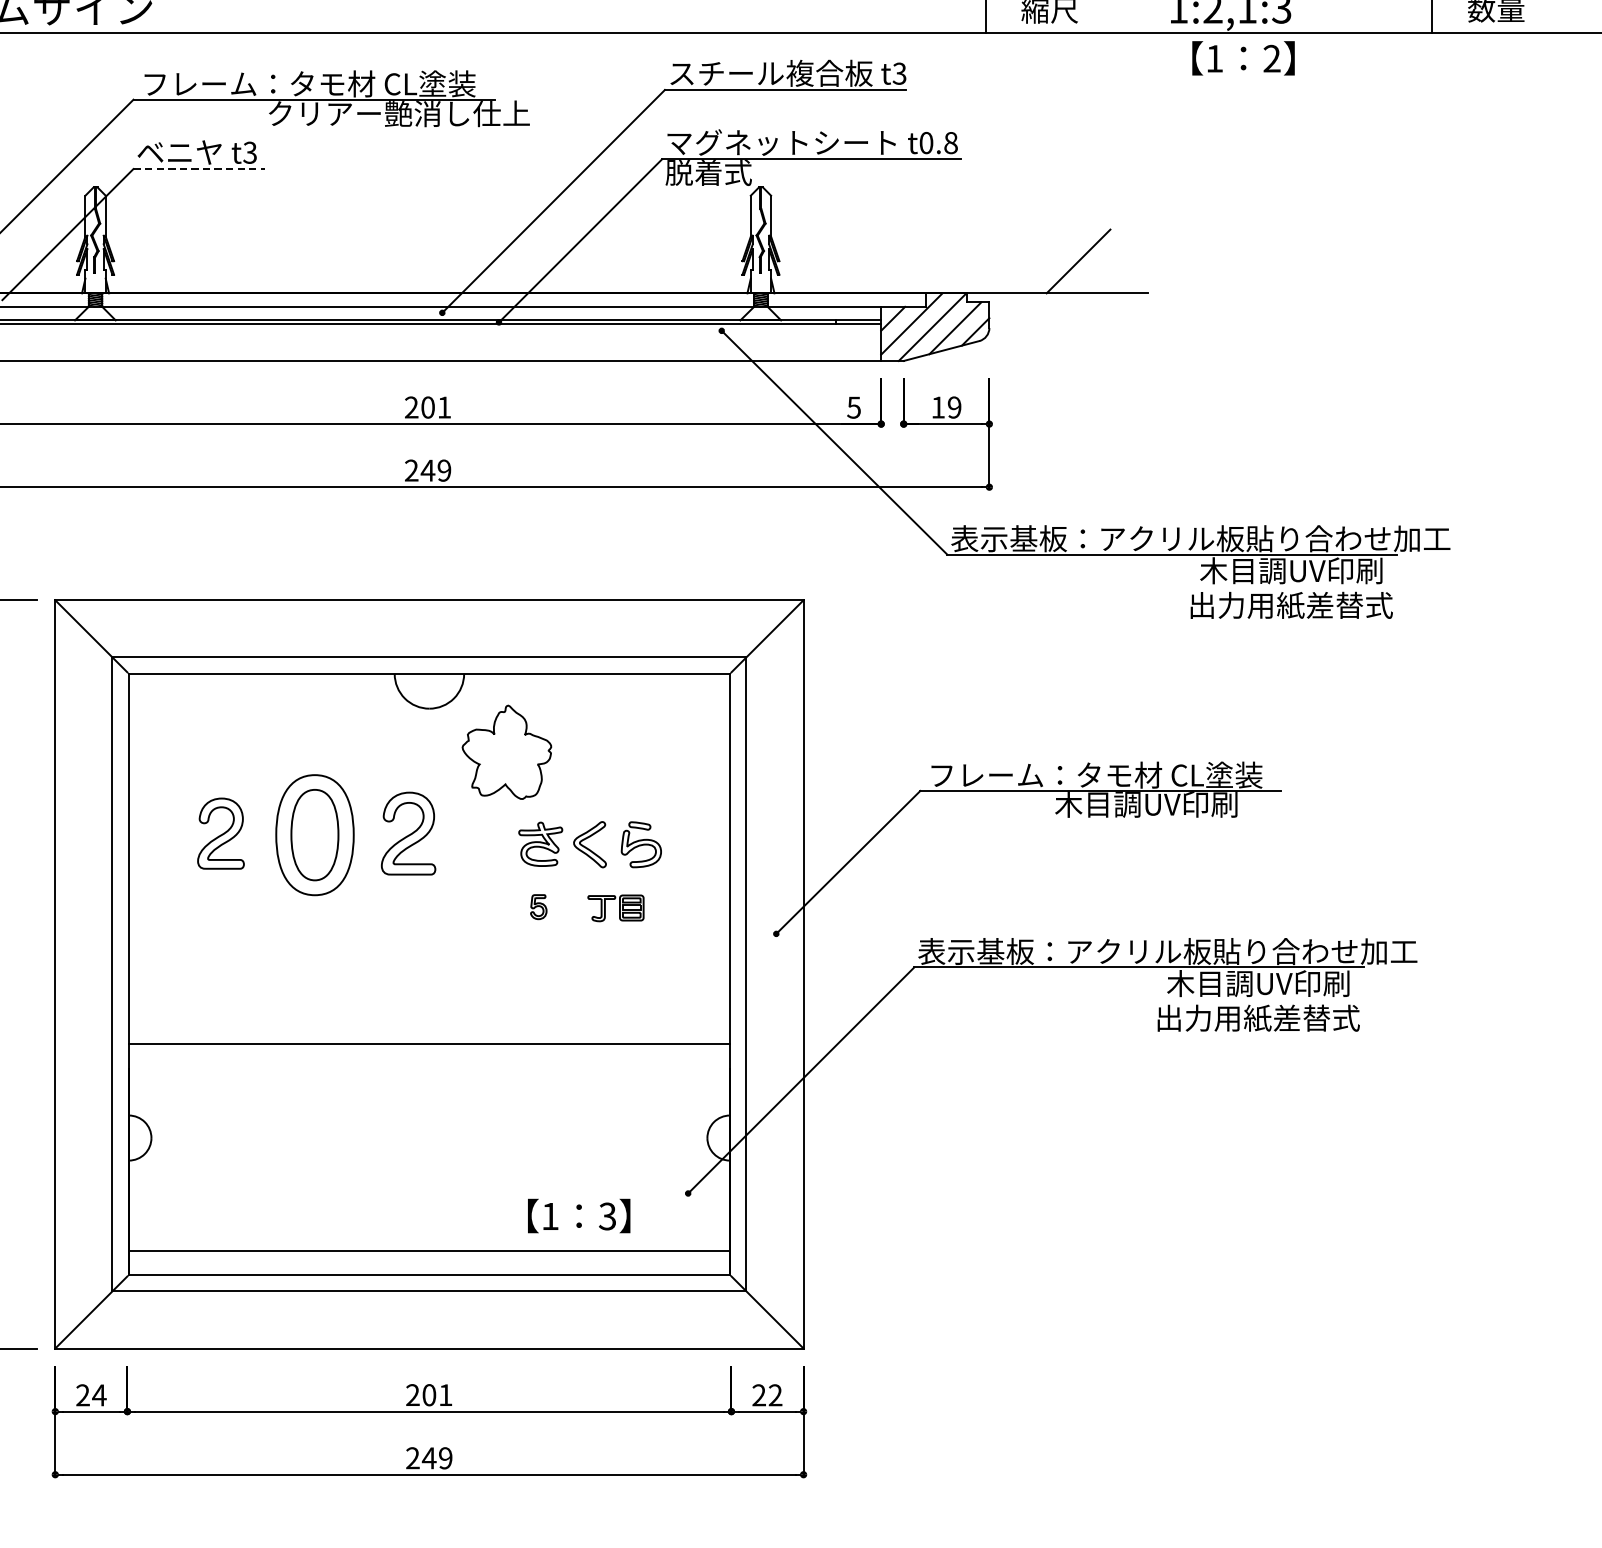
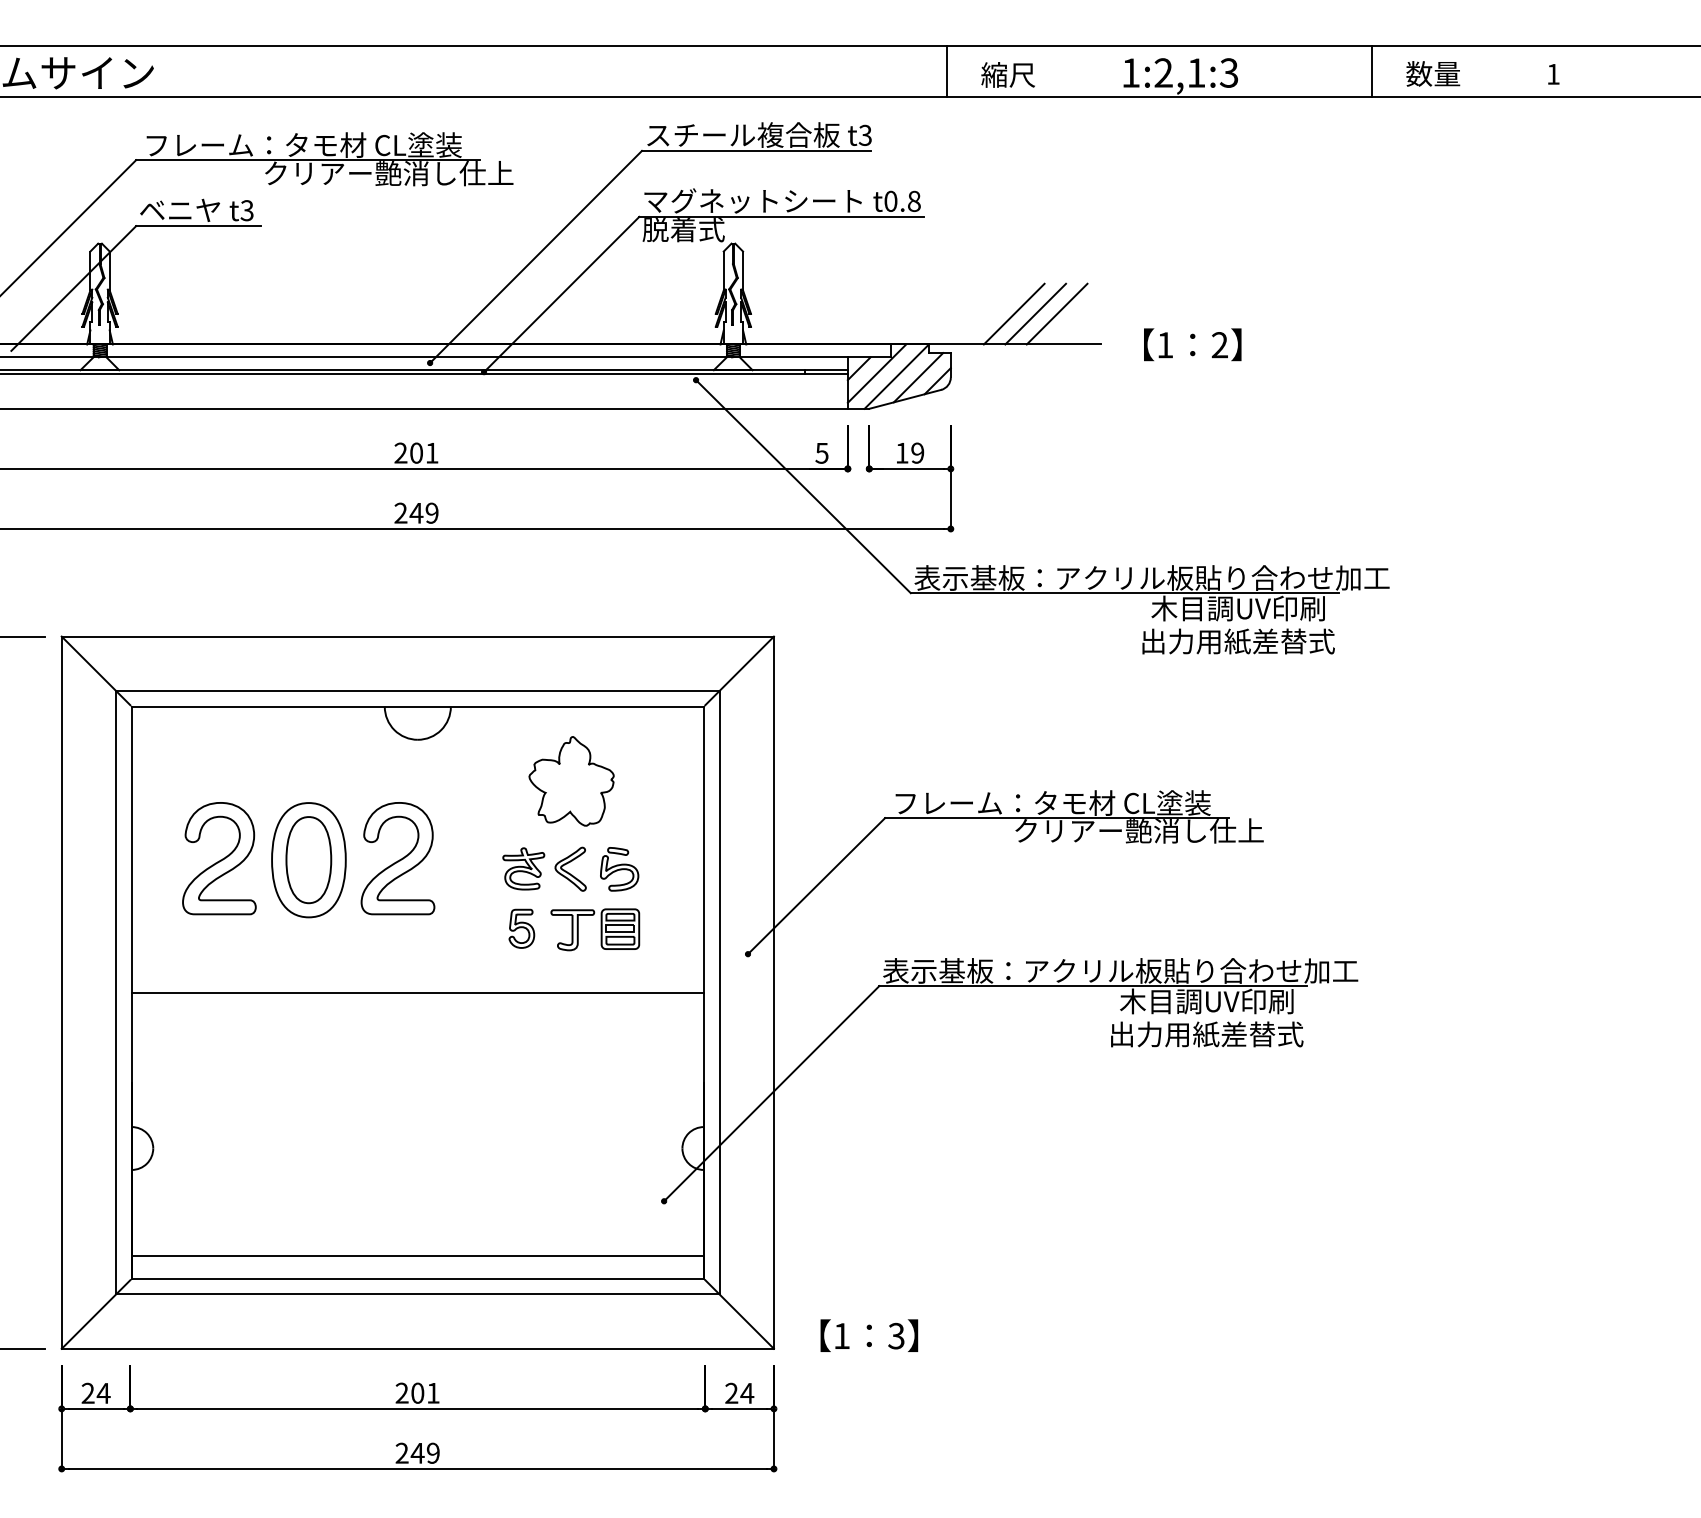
text: (1243, 58) -> (1192, 344), moved
line: (200, 169) -> (199, 226), dashed -> solid
line: (1055, 260) -> (1013, 313), added
line: (1100, 260) -> (1056, 313), added
part: (506, 752) -> (571, 781), moved
text: (1186, 803) -> (1138, 830), 木目調UV印刷 -> クリアー艶消し仕上
part: (221, 833) -> (219, 858), size x1.67
part: (408, 833) -> (397, 858), size x1.43
part: (538, 906) -> (521, 928), size x1.67
part: (616, 907) -> (595, 929), size x1.67
line: (429, 1043) -> (417, 992), moved
text: (579, 1215) -> (869, 1335), moved
text: (775, 1394) -> (747, 1392), 22 -> 24

